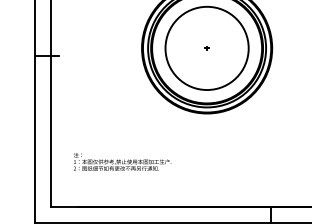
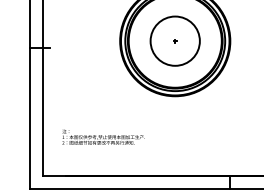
circle: (206, 48) -> (174, 41), size x0.7

